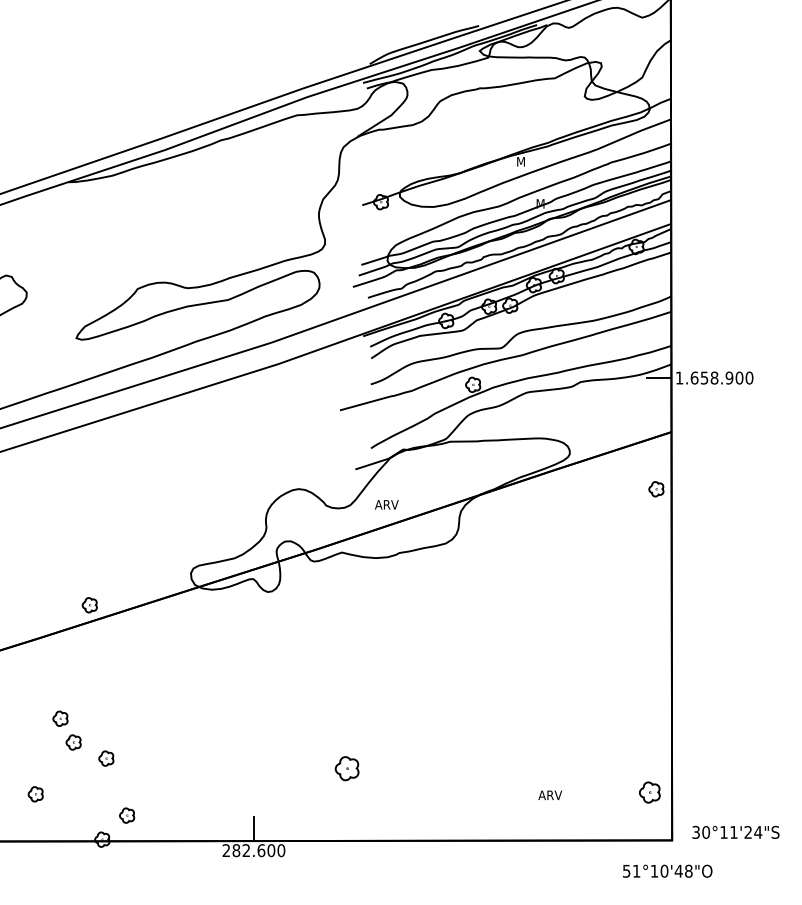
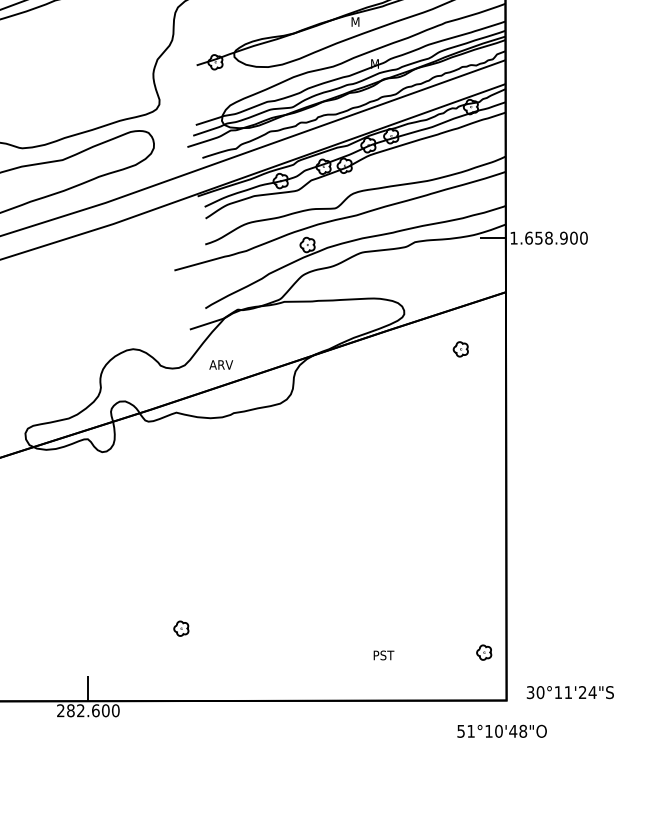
part: (656, 489) -> (460, 349), moved
part: (346, 768) -> (180, 628), size x0.62
part: (649, 792) -> (483, 652), size x0.71
text: (550, 795) -> (384, 655), ARV -> PST

